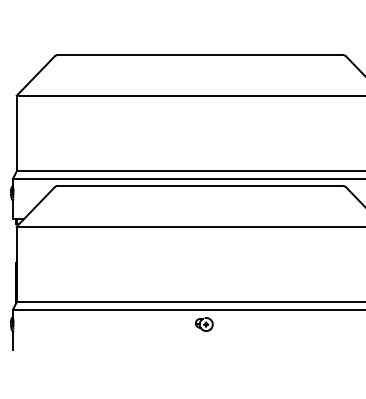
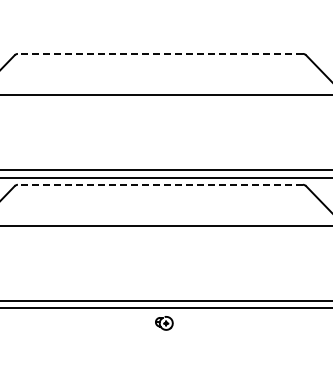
line: (200, 55) -> (160, 54), solid -> dashed
line: (200, 185) -> (160, 184), solid -> dashed

